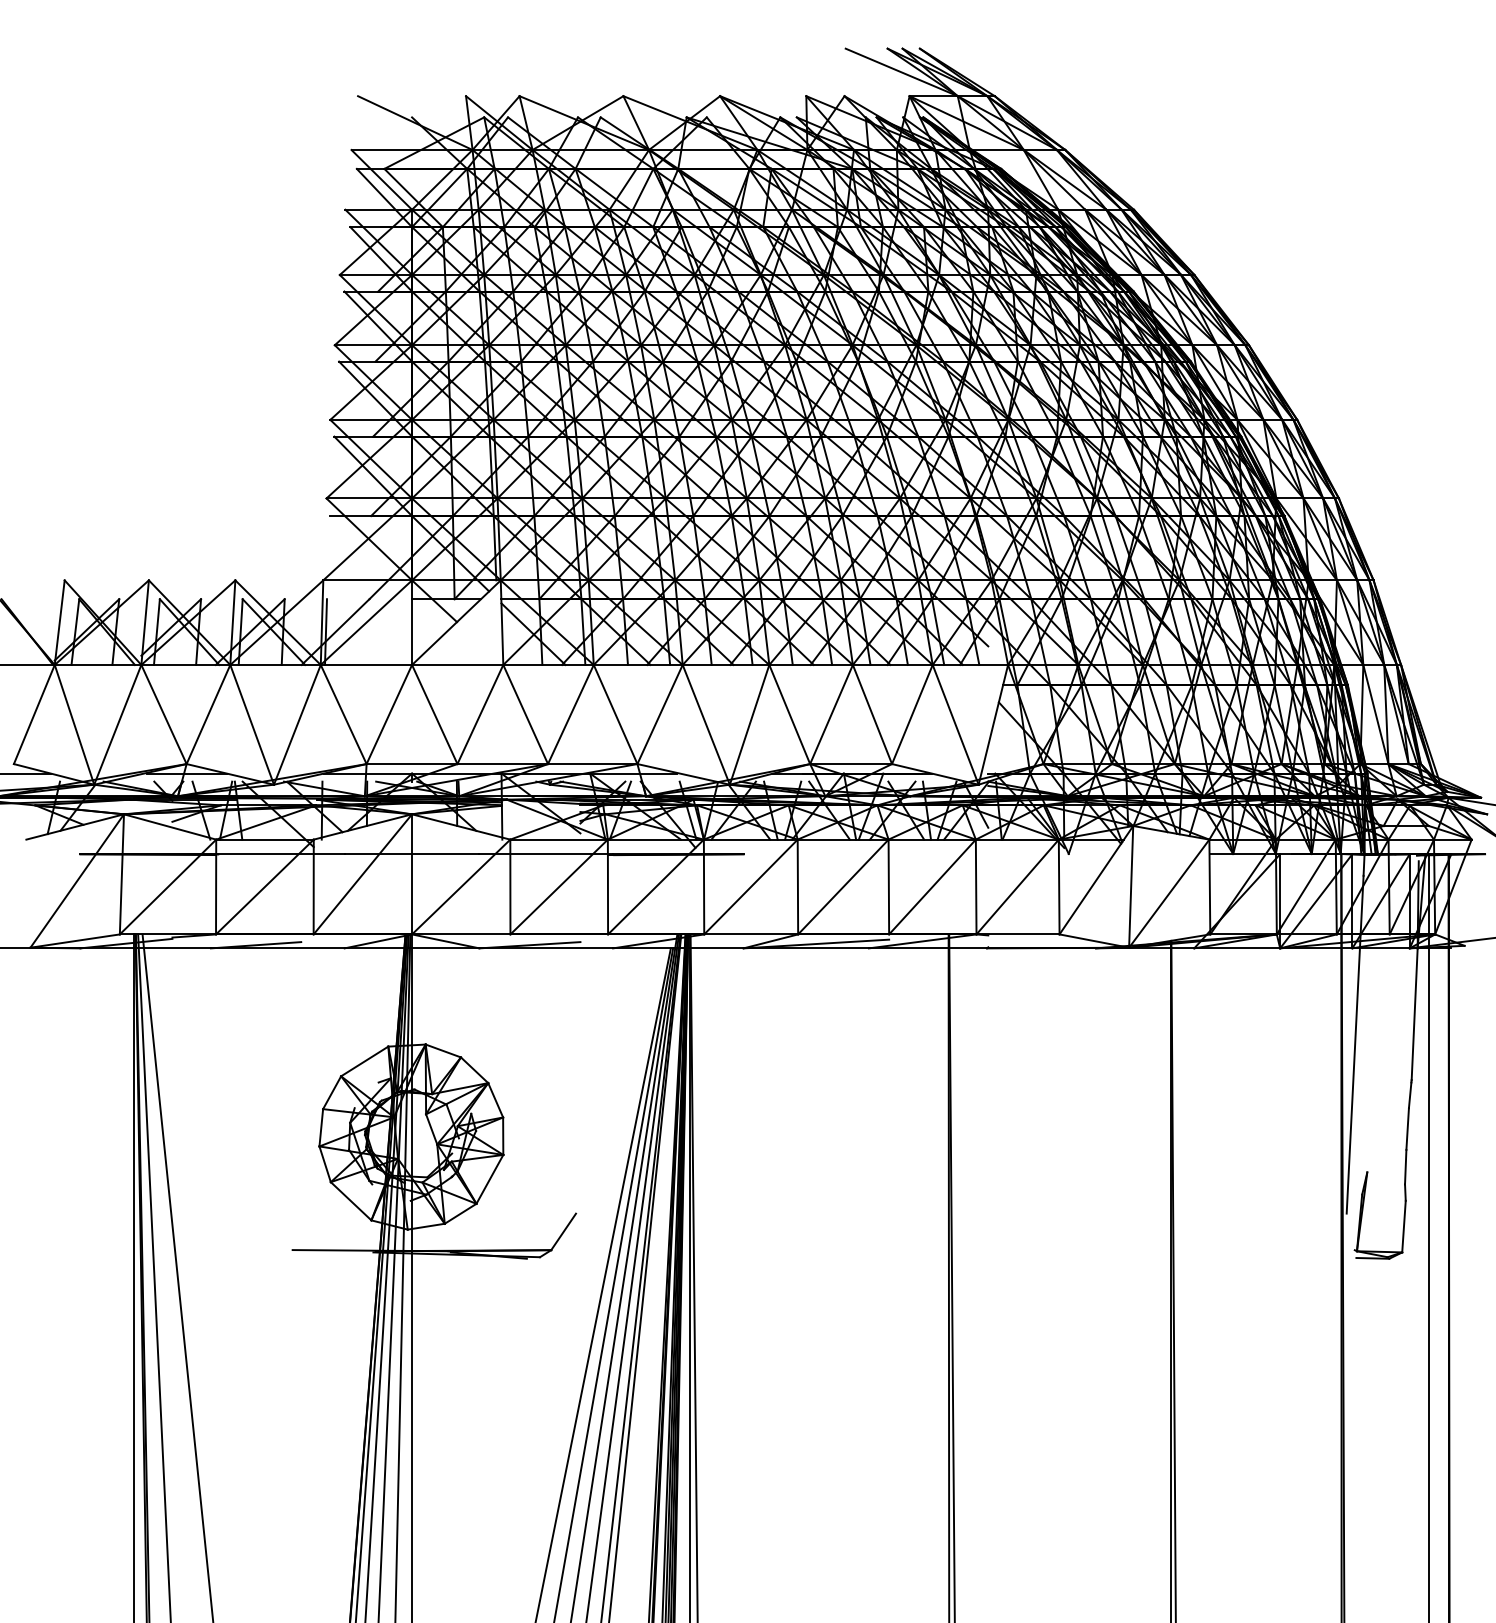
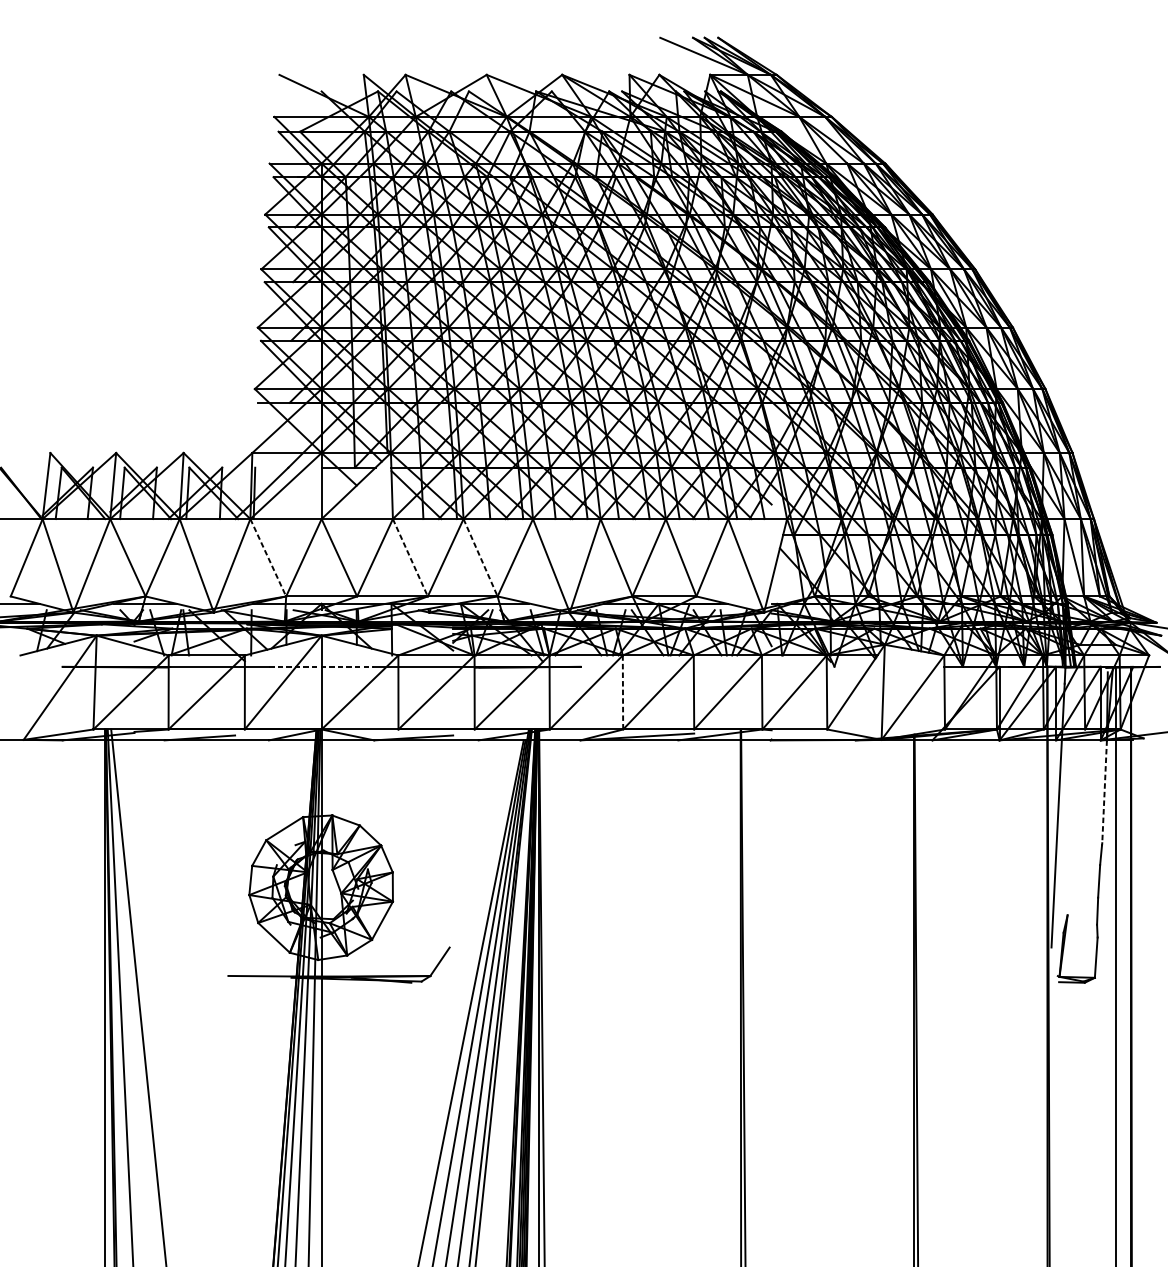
line: (343, 714) -> (268, 557), solid -> dashed
line: (525, 714) -> (410, 557), solid -> dashed
line: (615, 714) -> (480, 557), solid -> dashed
line: (412, 854) -> (322, 667), solid -> dashed
line: (797, 886) -> (622, 692), solid -> dashed
line: (1414, 1014) -> (1104, 792), solid -> dashed

